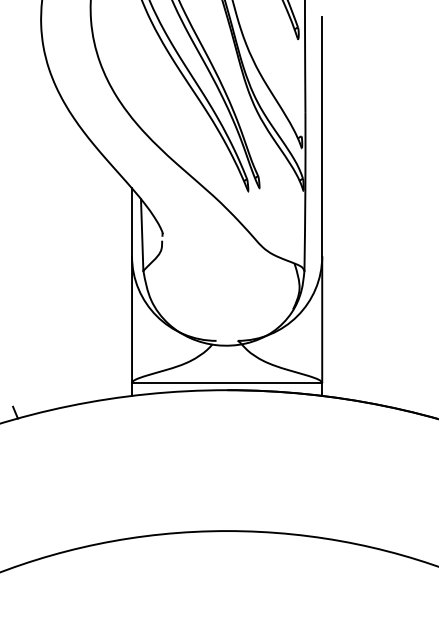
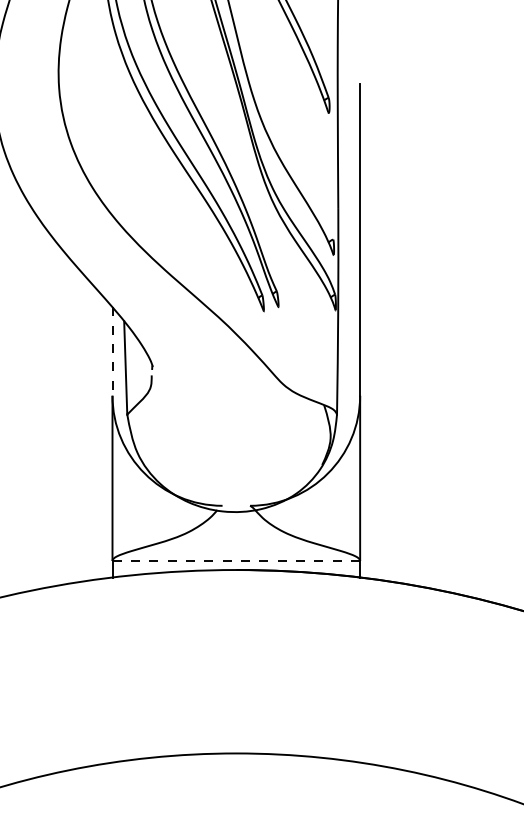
line: (132, 222) -> (113, 351), solid -> dashed
line: (226, 383) -> (235, 561), solid -> dashed

